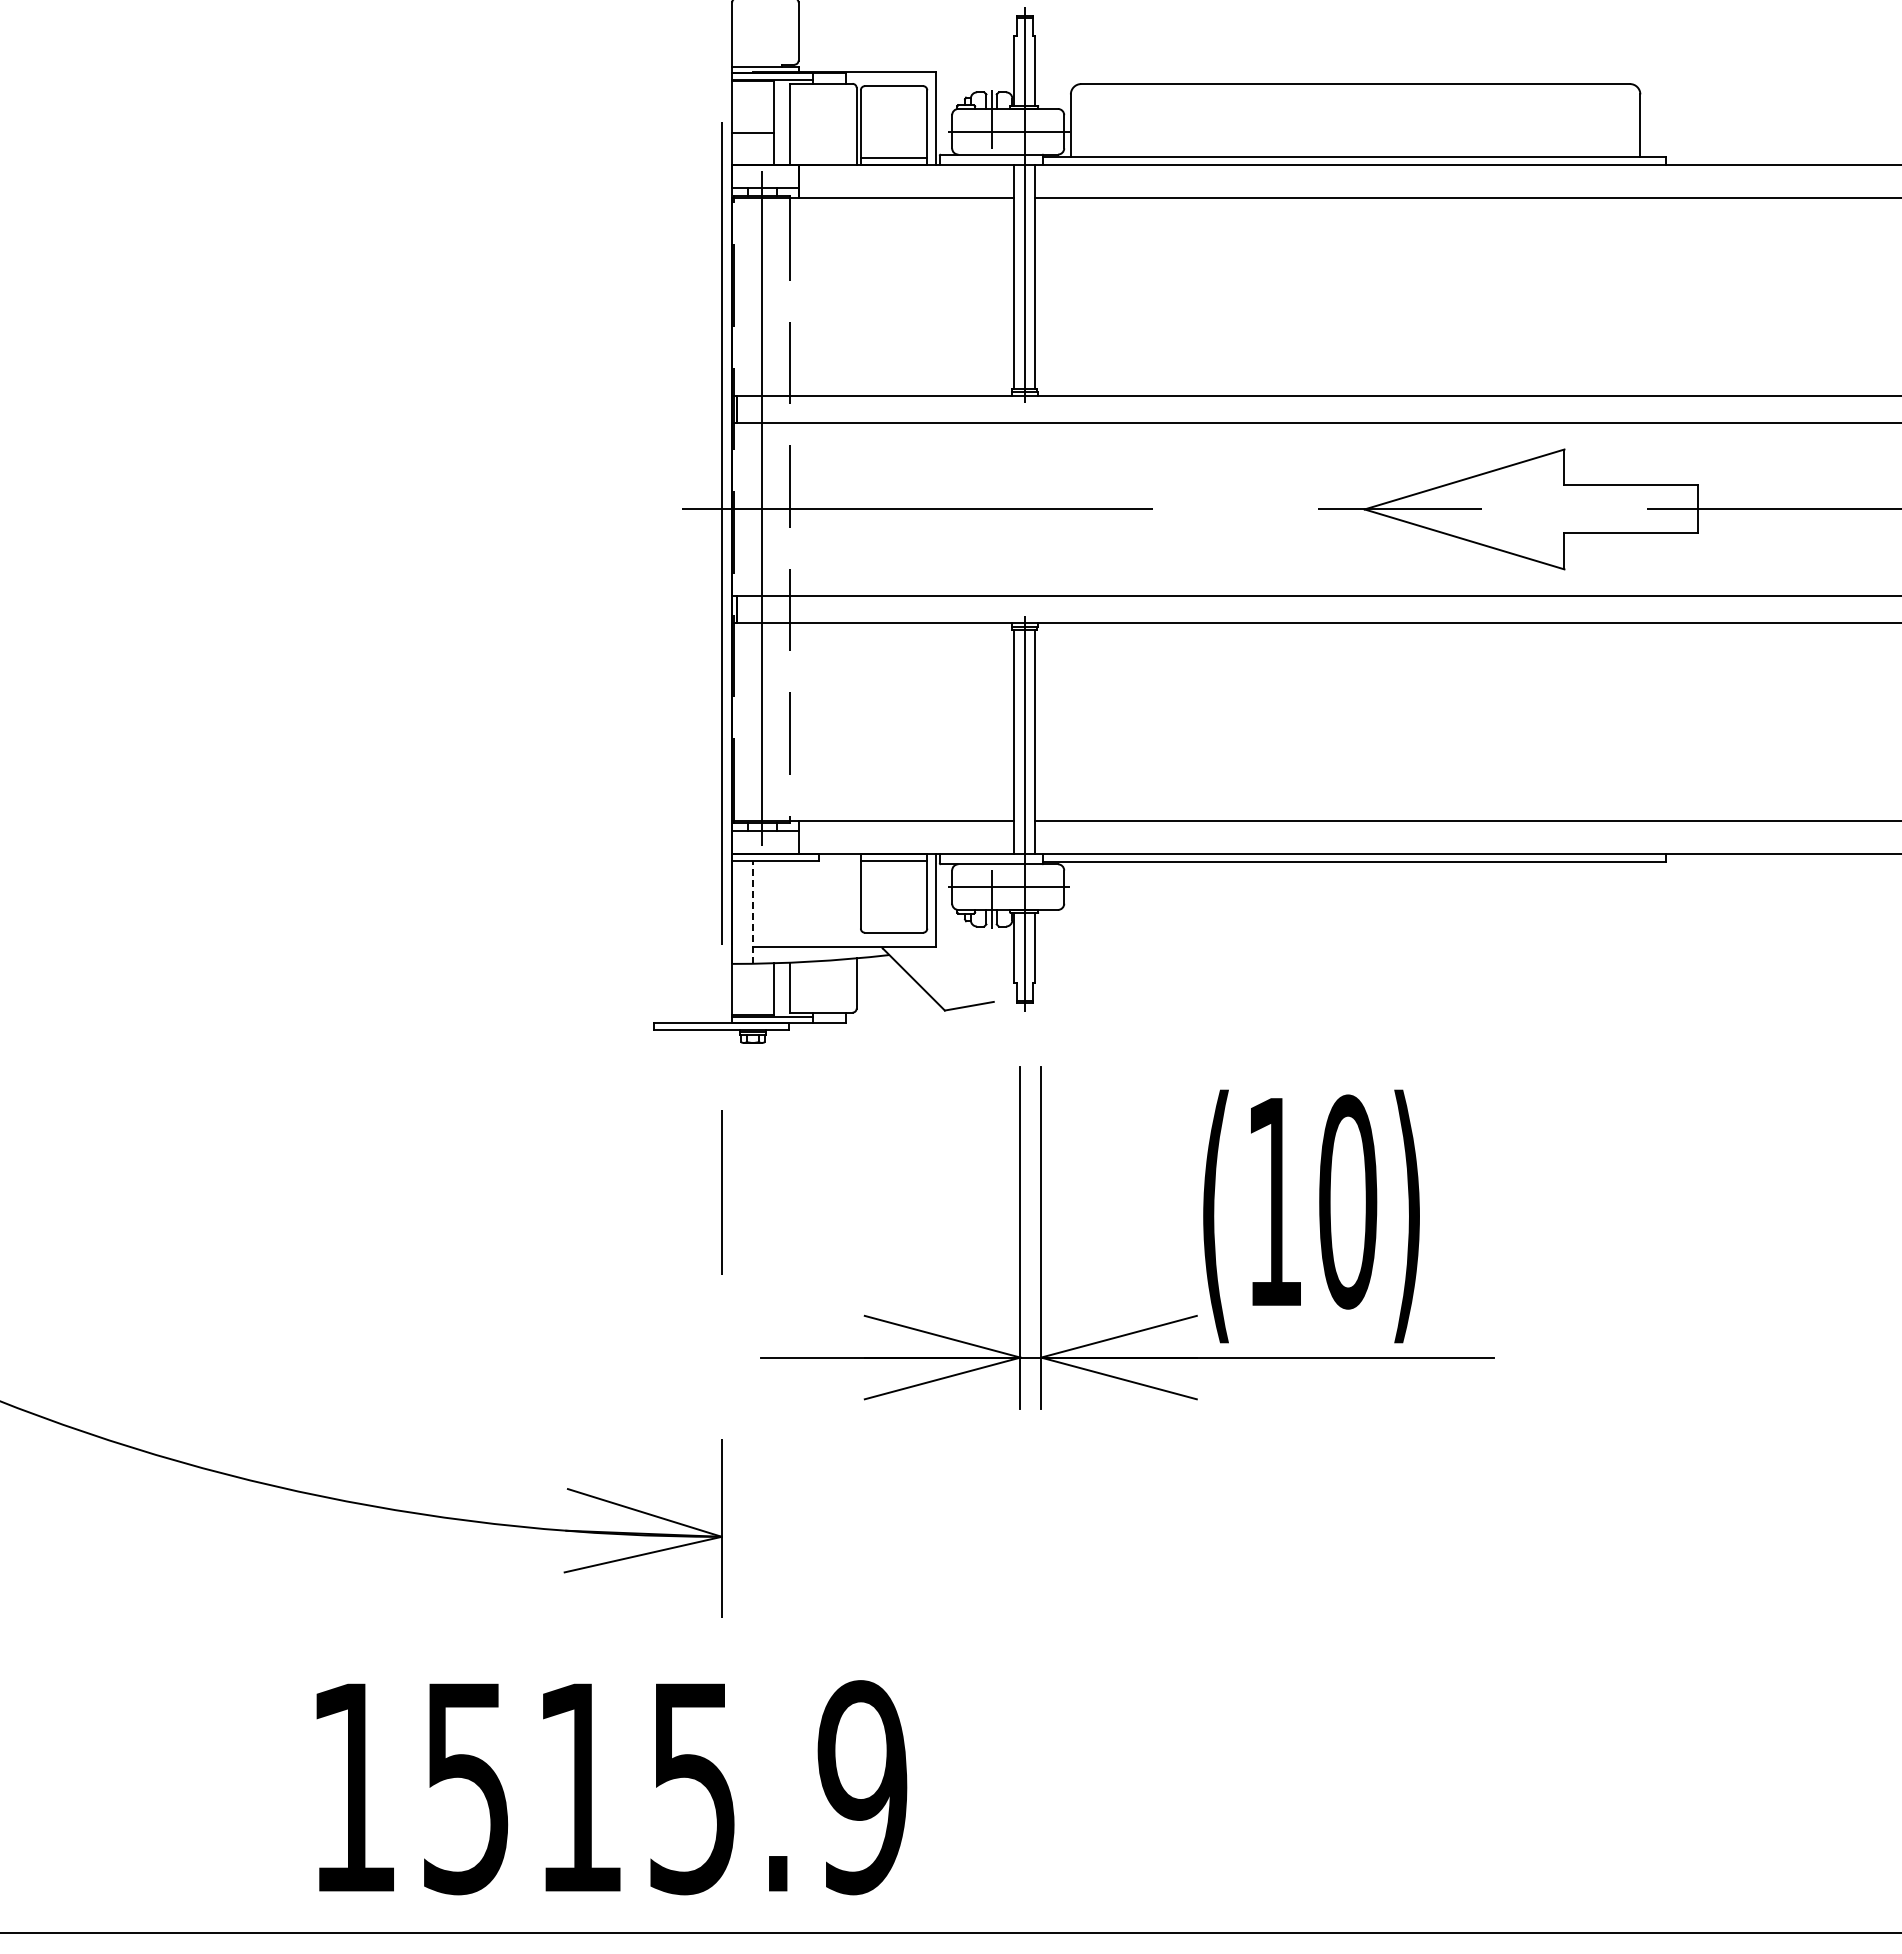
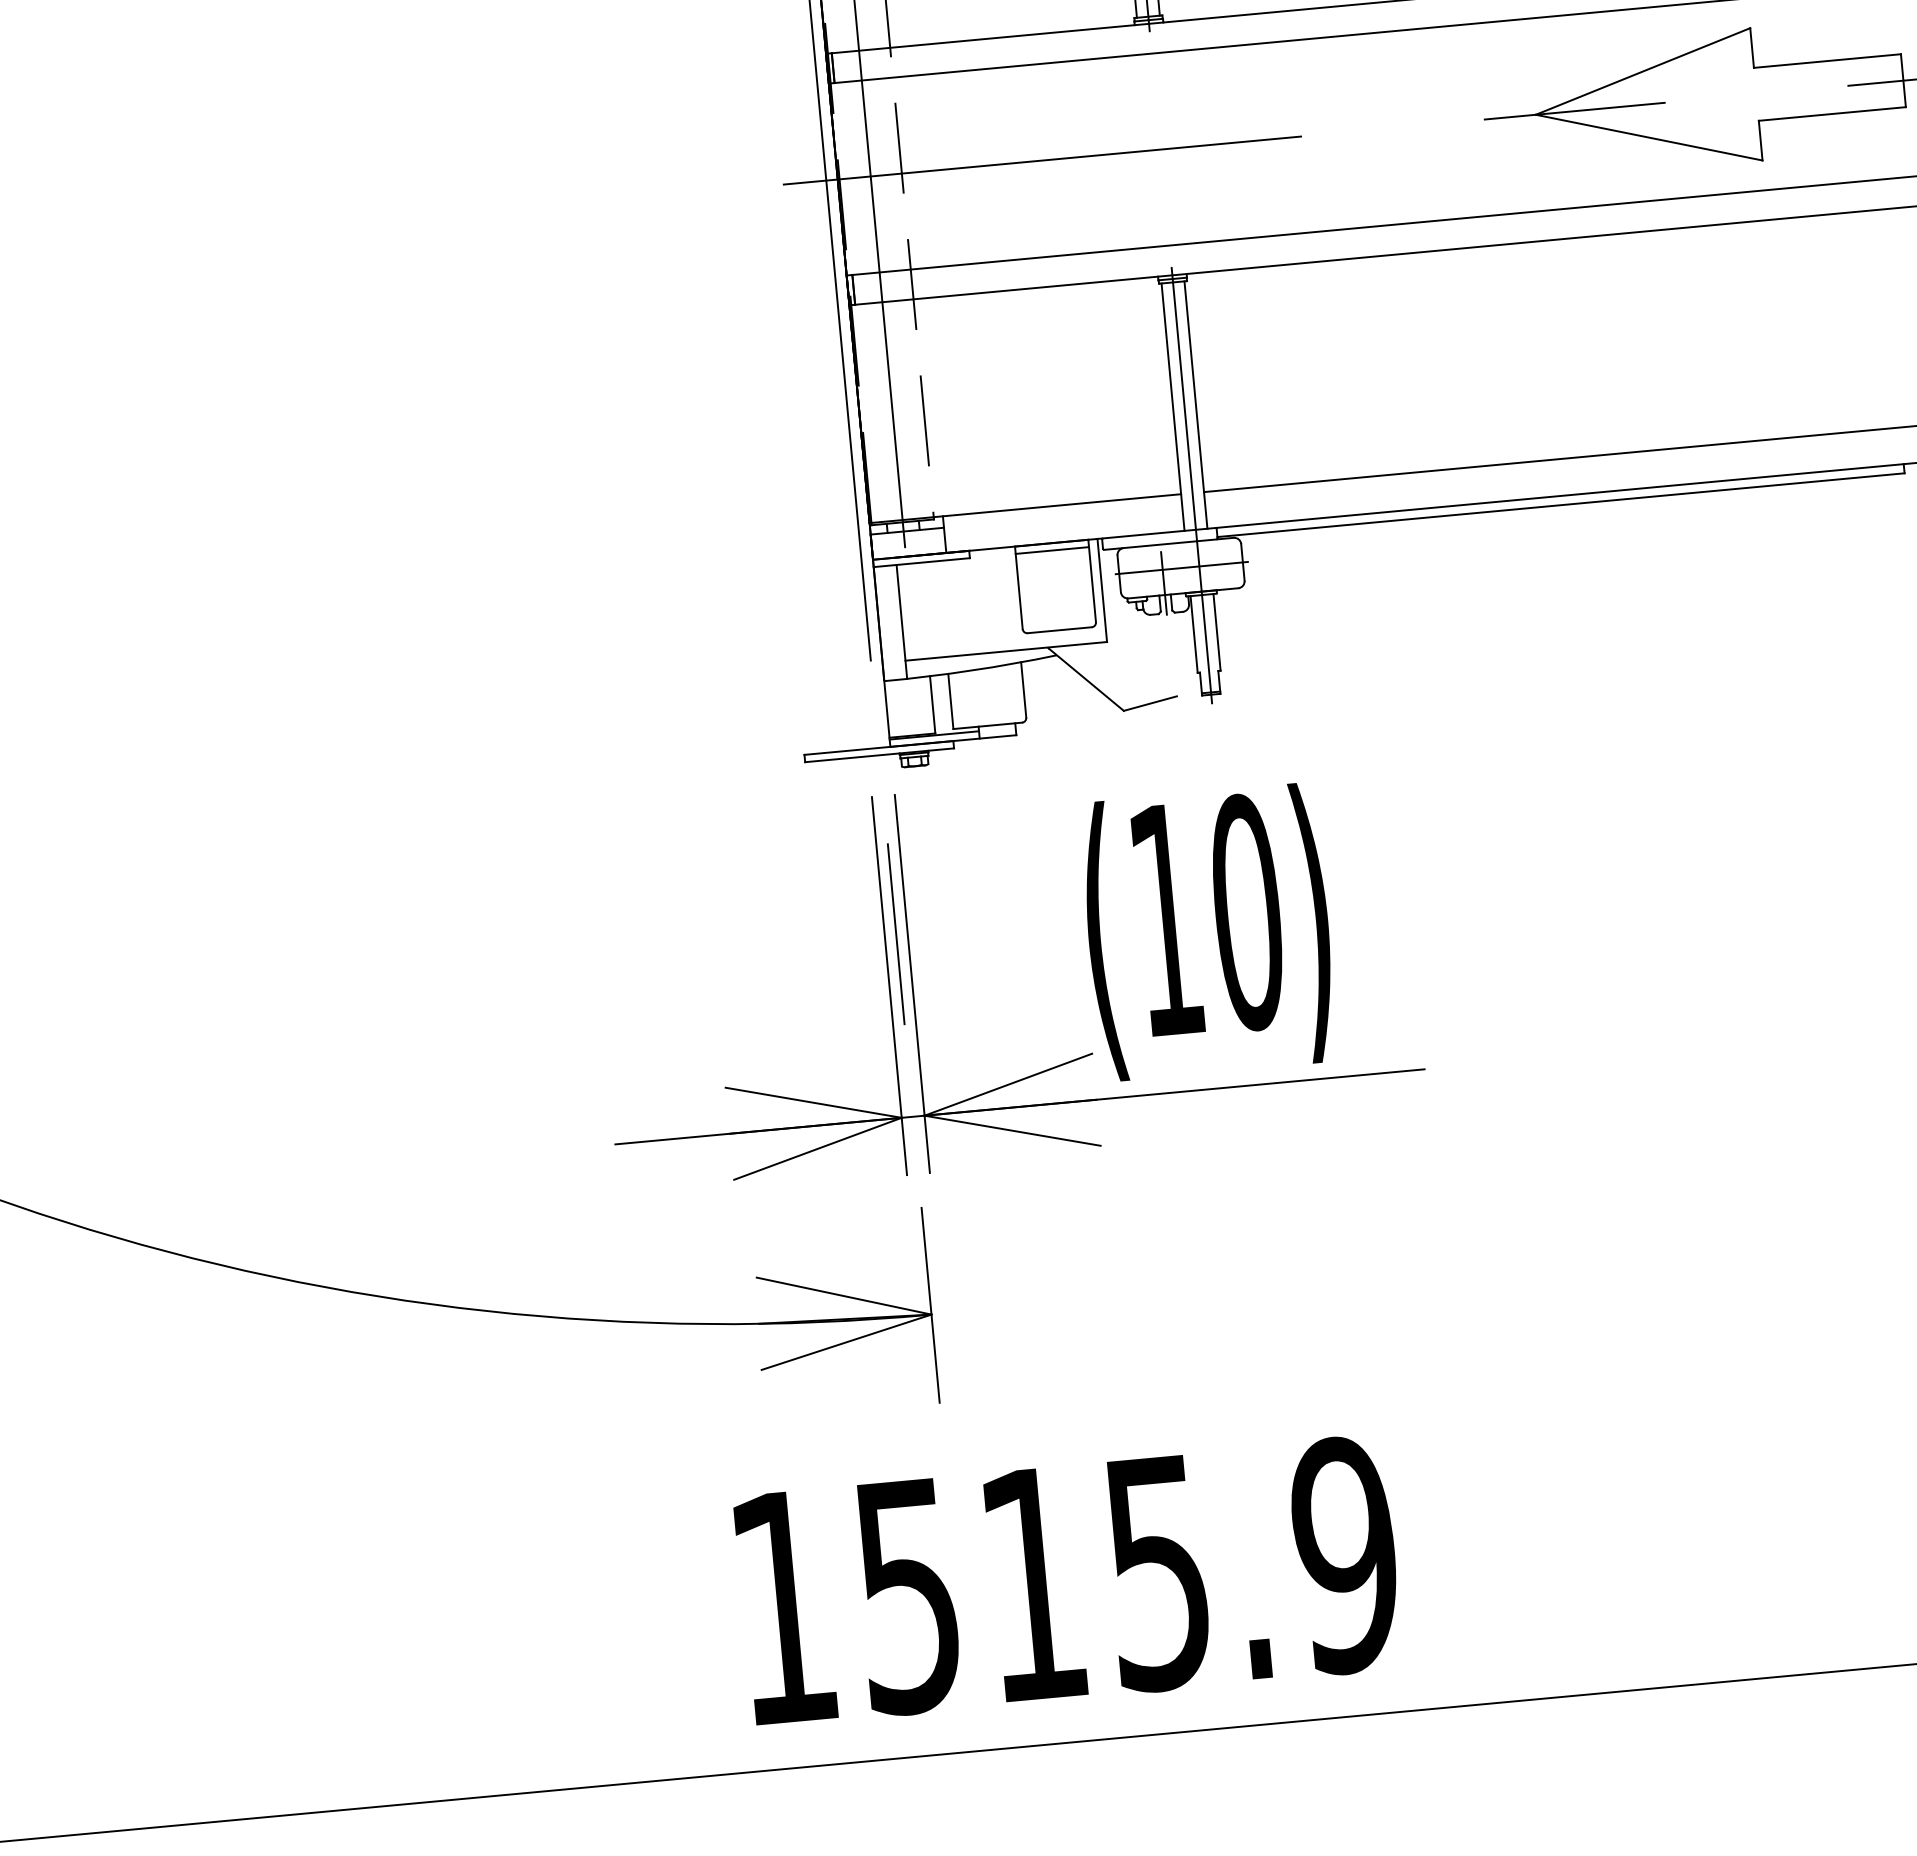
line: (752, 912) -> (901, 622), dashed -> solid
part: (1203, 1237) -> (1091, 966), moved
text: (611, 1787) -> (1068, 1580), moved

